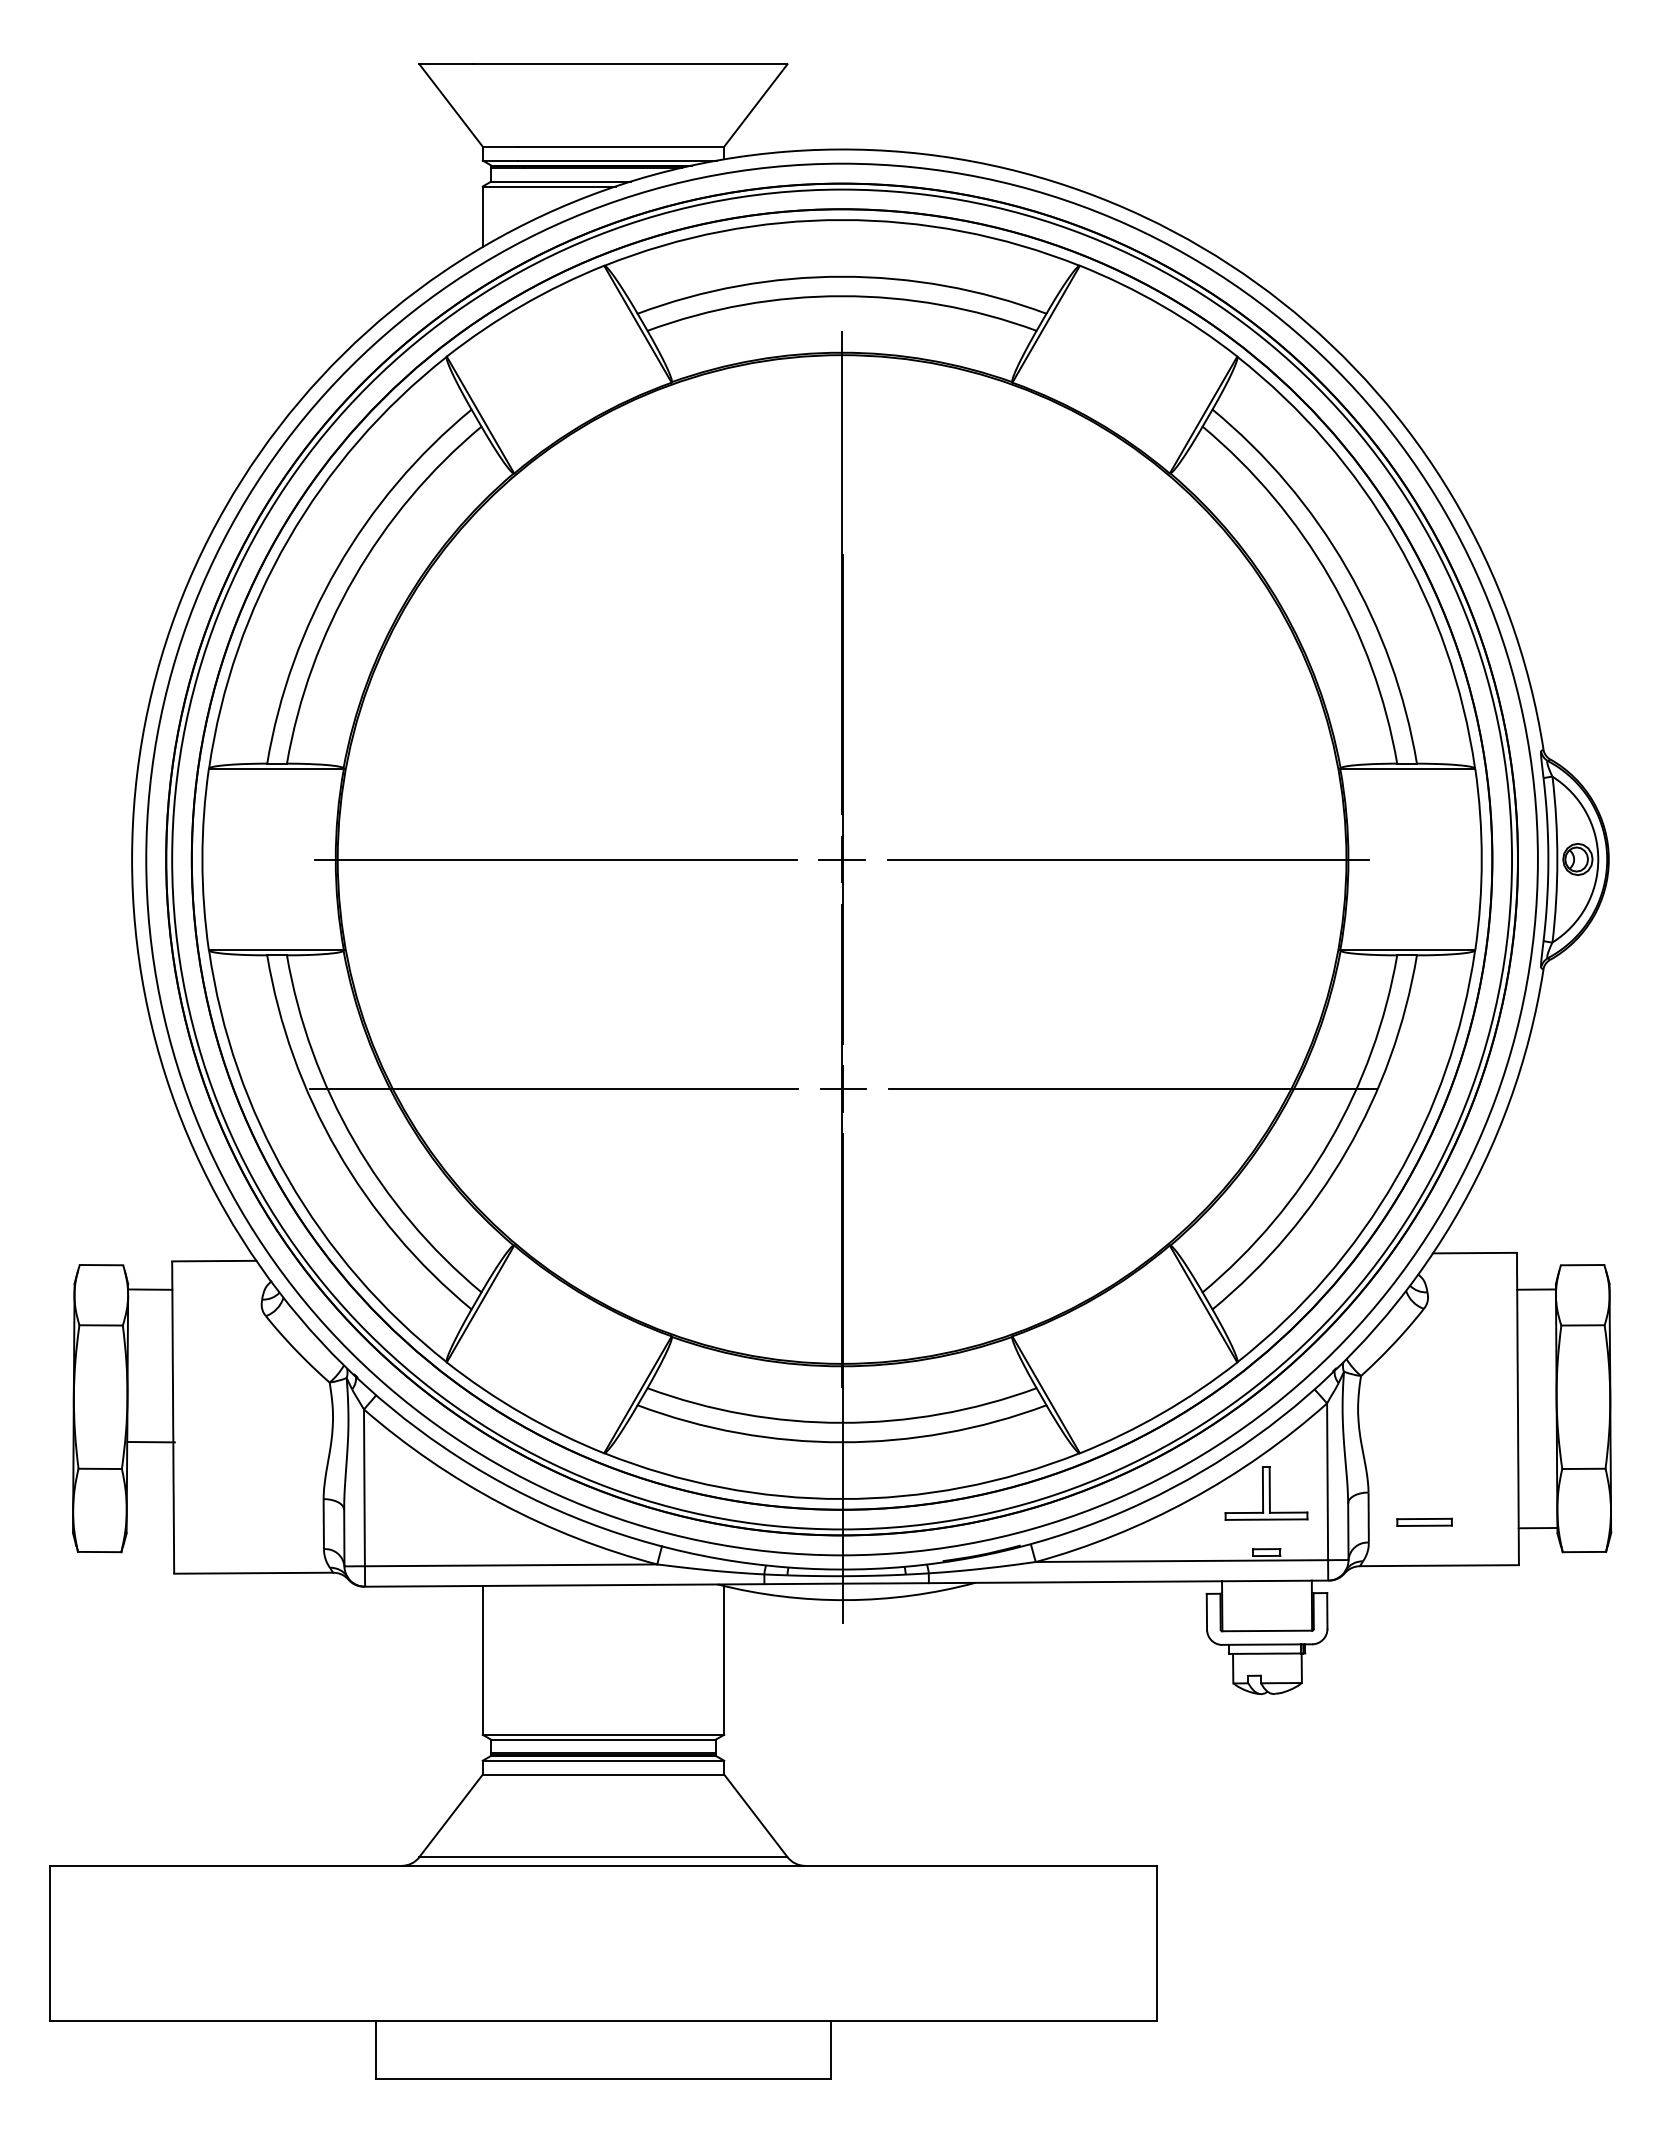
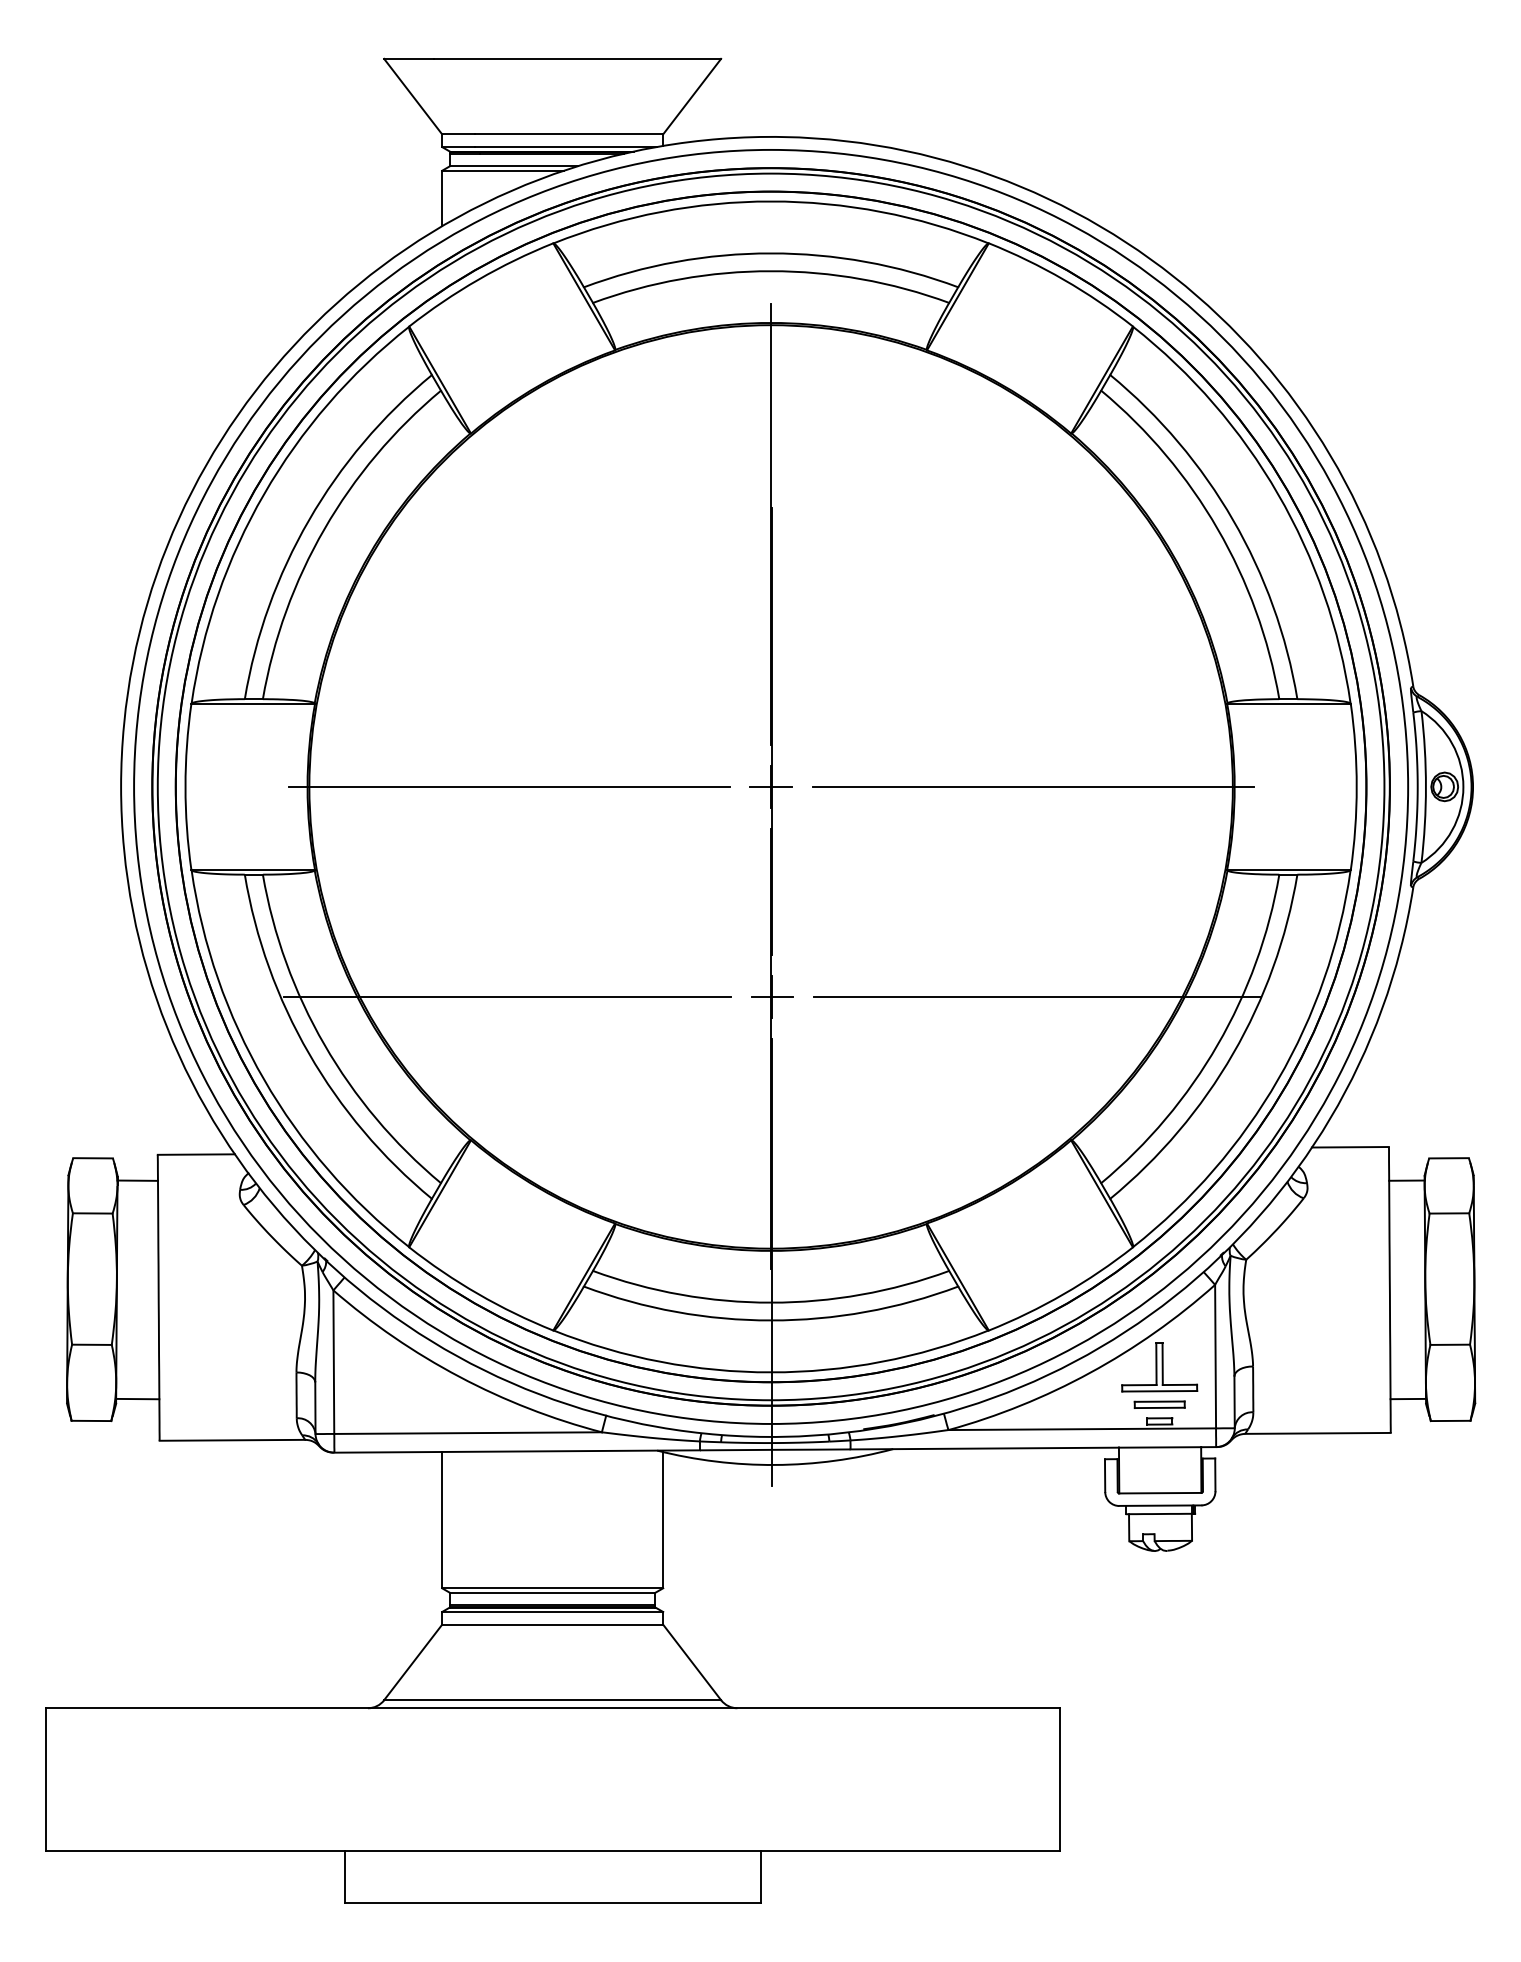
line: (150, 1442) -> (137, 1399), moved
part: (1424, 1521) -> (1159, 1403), moved

